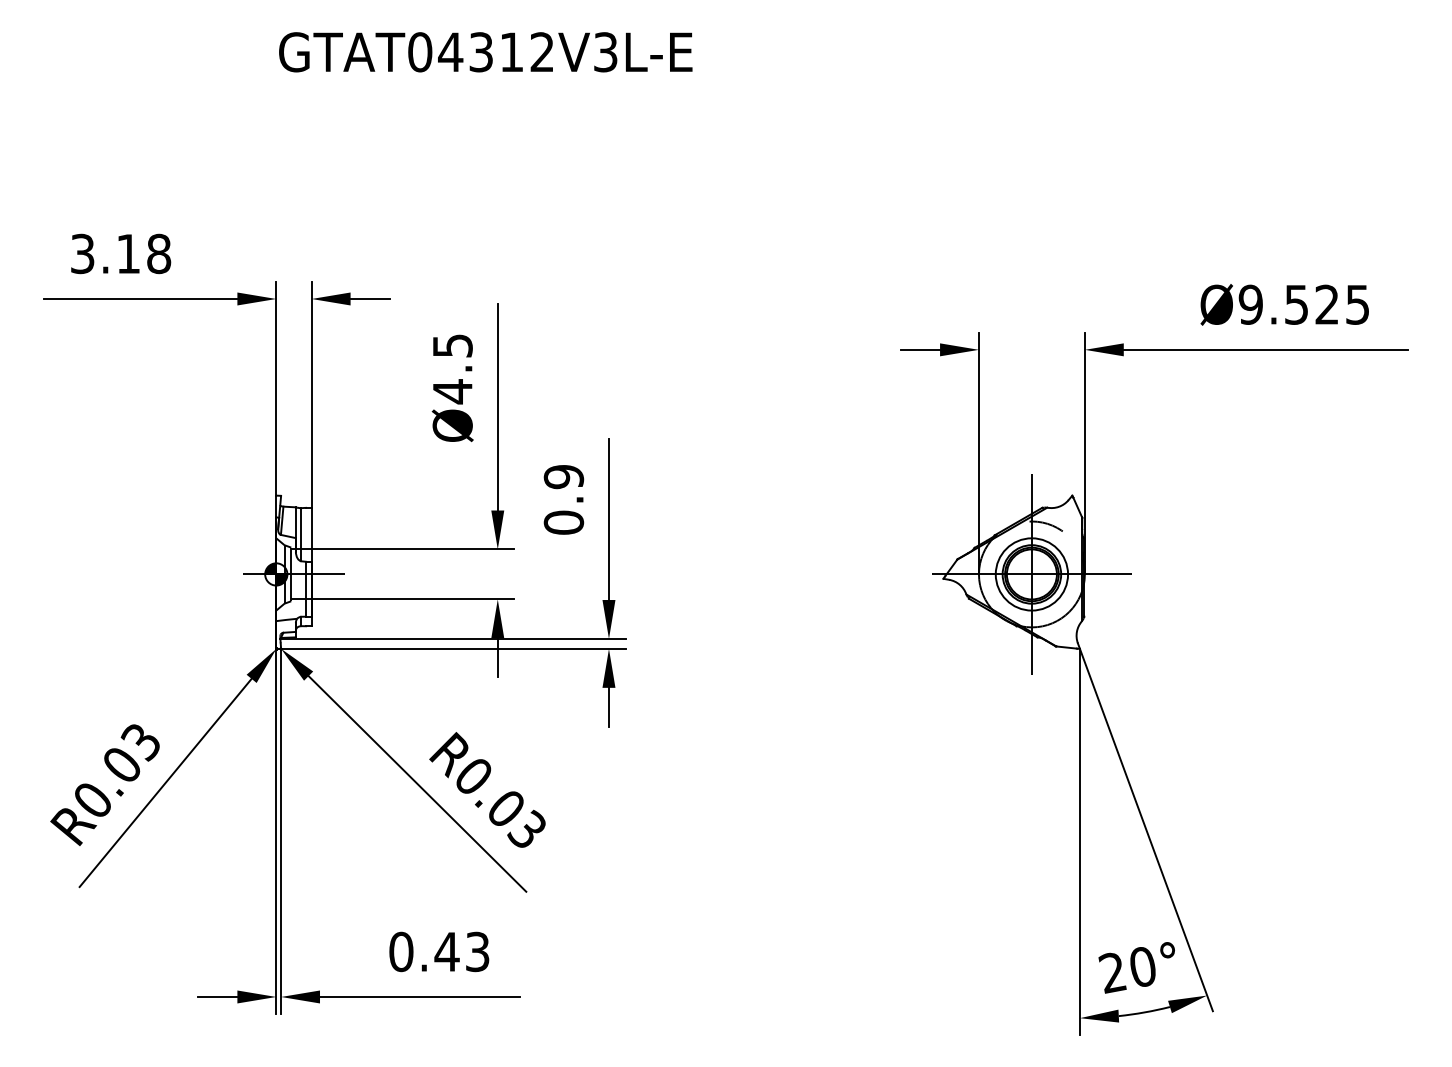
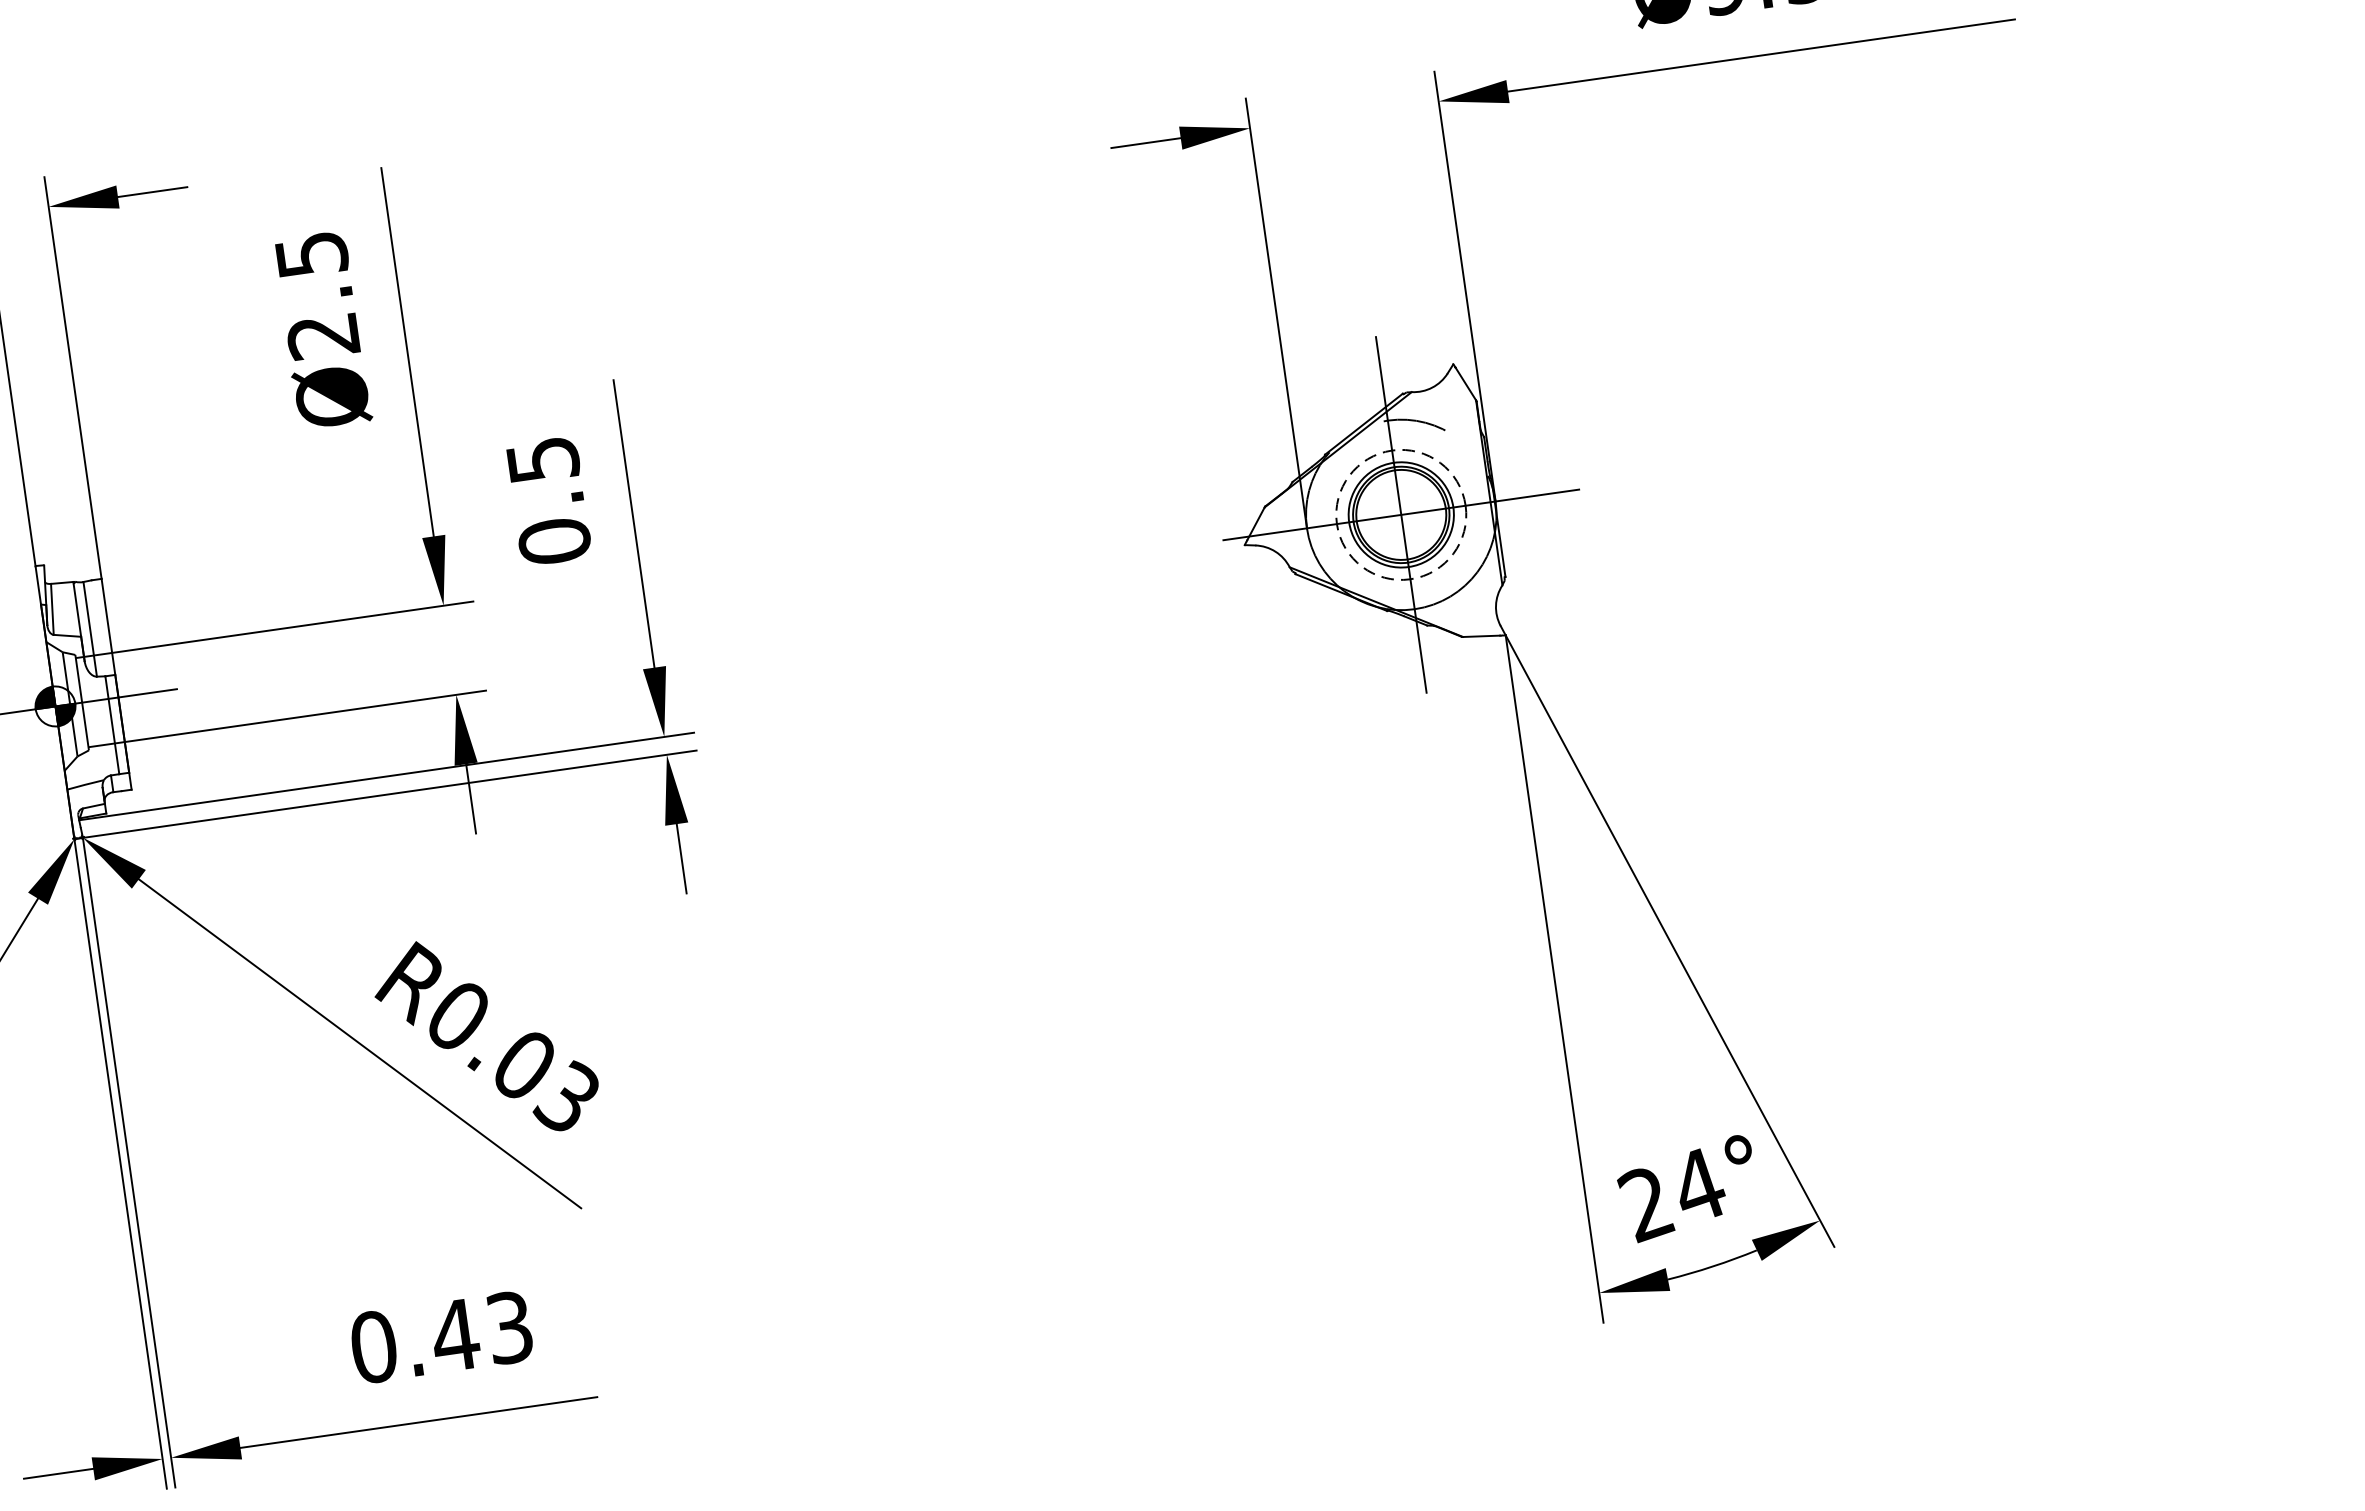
text: (452, 391) -> (322, 335), Ø4.5 -> Ø2.5
text: (563, 477) -> (542, 460), 0.9 -> 0.5
circle: (1031, 574) -> (1400, 515), solid -> dashed
text: (1143, 966) -> (1699, 1184), 20° -> 24°

